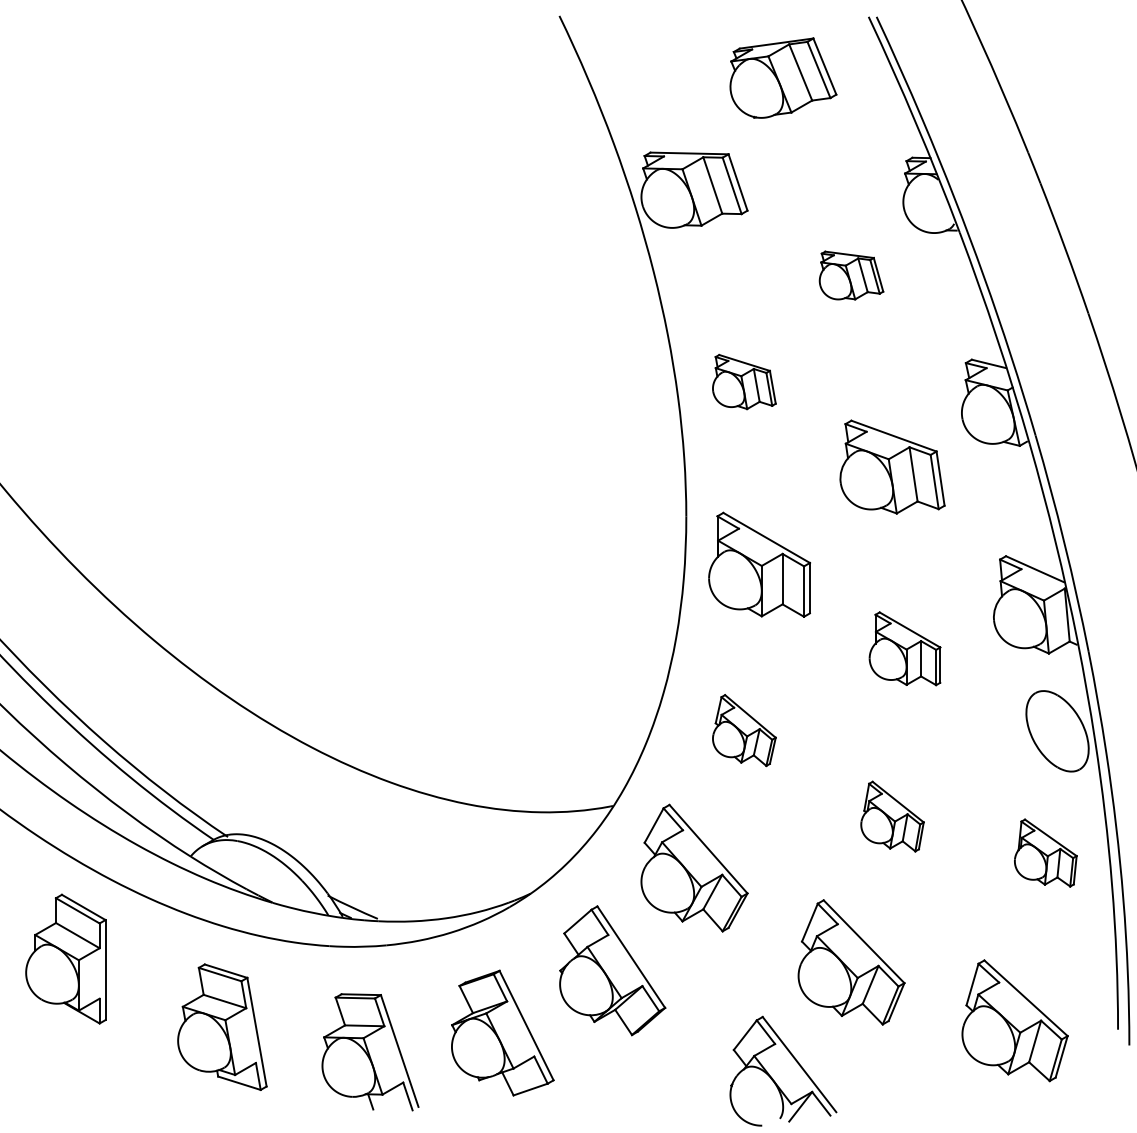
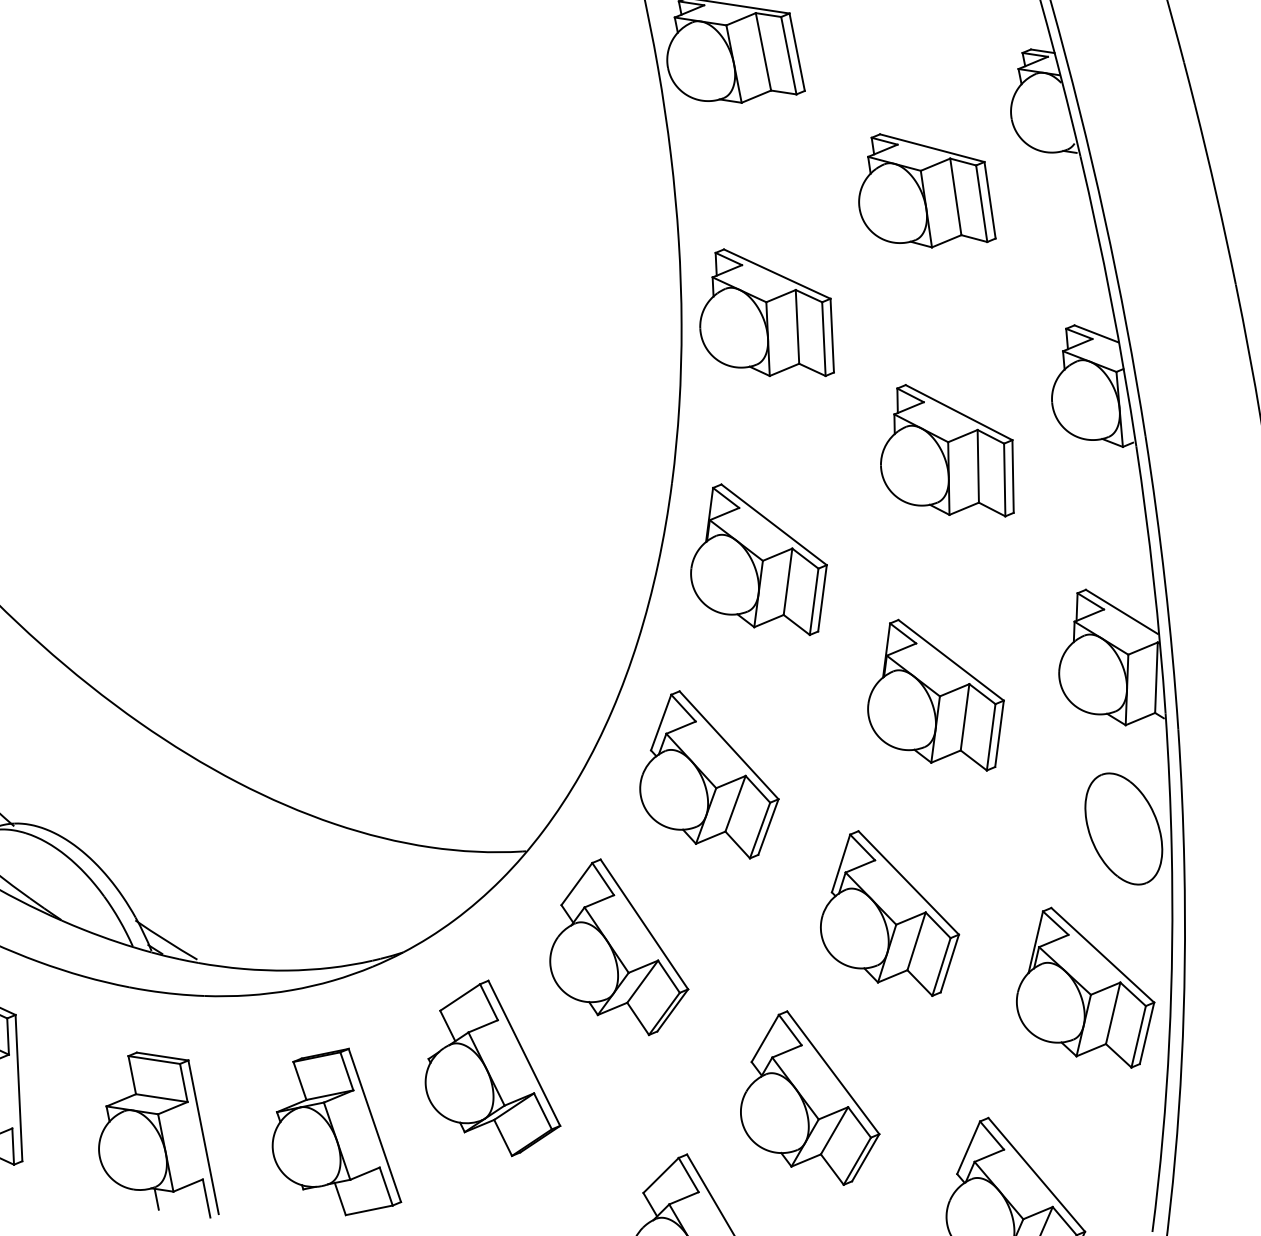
part: (851, 275) -> (930, 193), size x1.67
part: (744, 381) -> (771, 315), size x1.67
part: (904, 648) -> (936, 693), size x1.43
part: (744, 730) -> (712, 774), size x1.67
part: (892, 816) -> (892, 912), size x1.67
part: (1045, 852) -> (1087, 986), size x1.67

